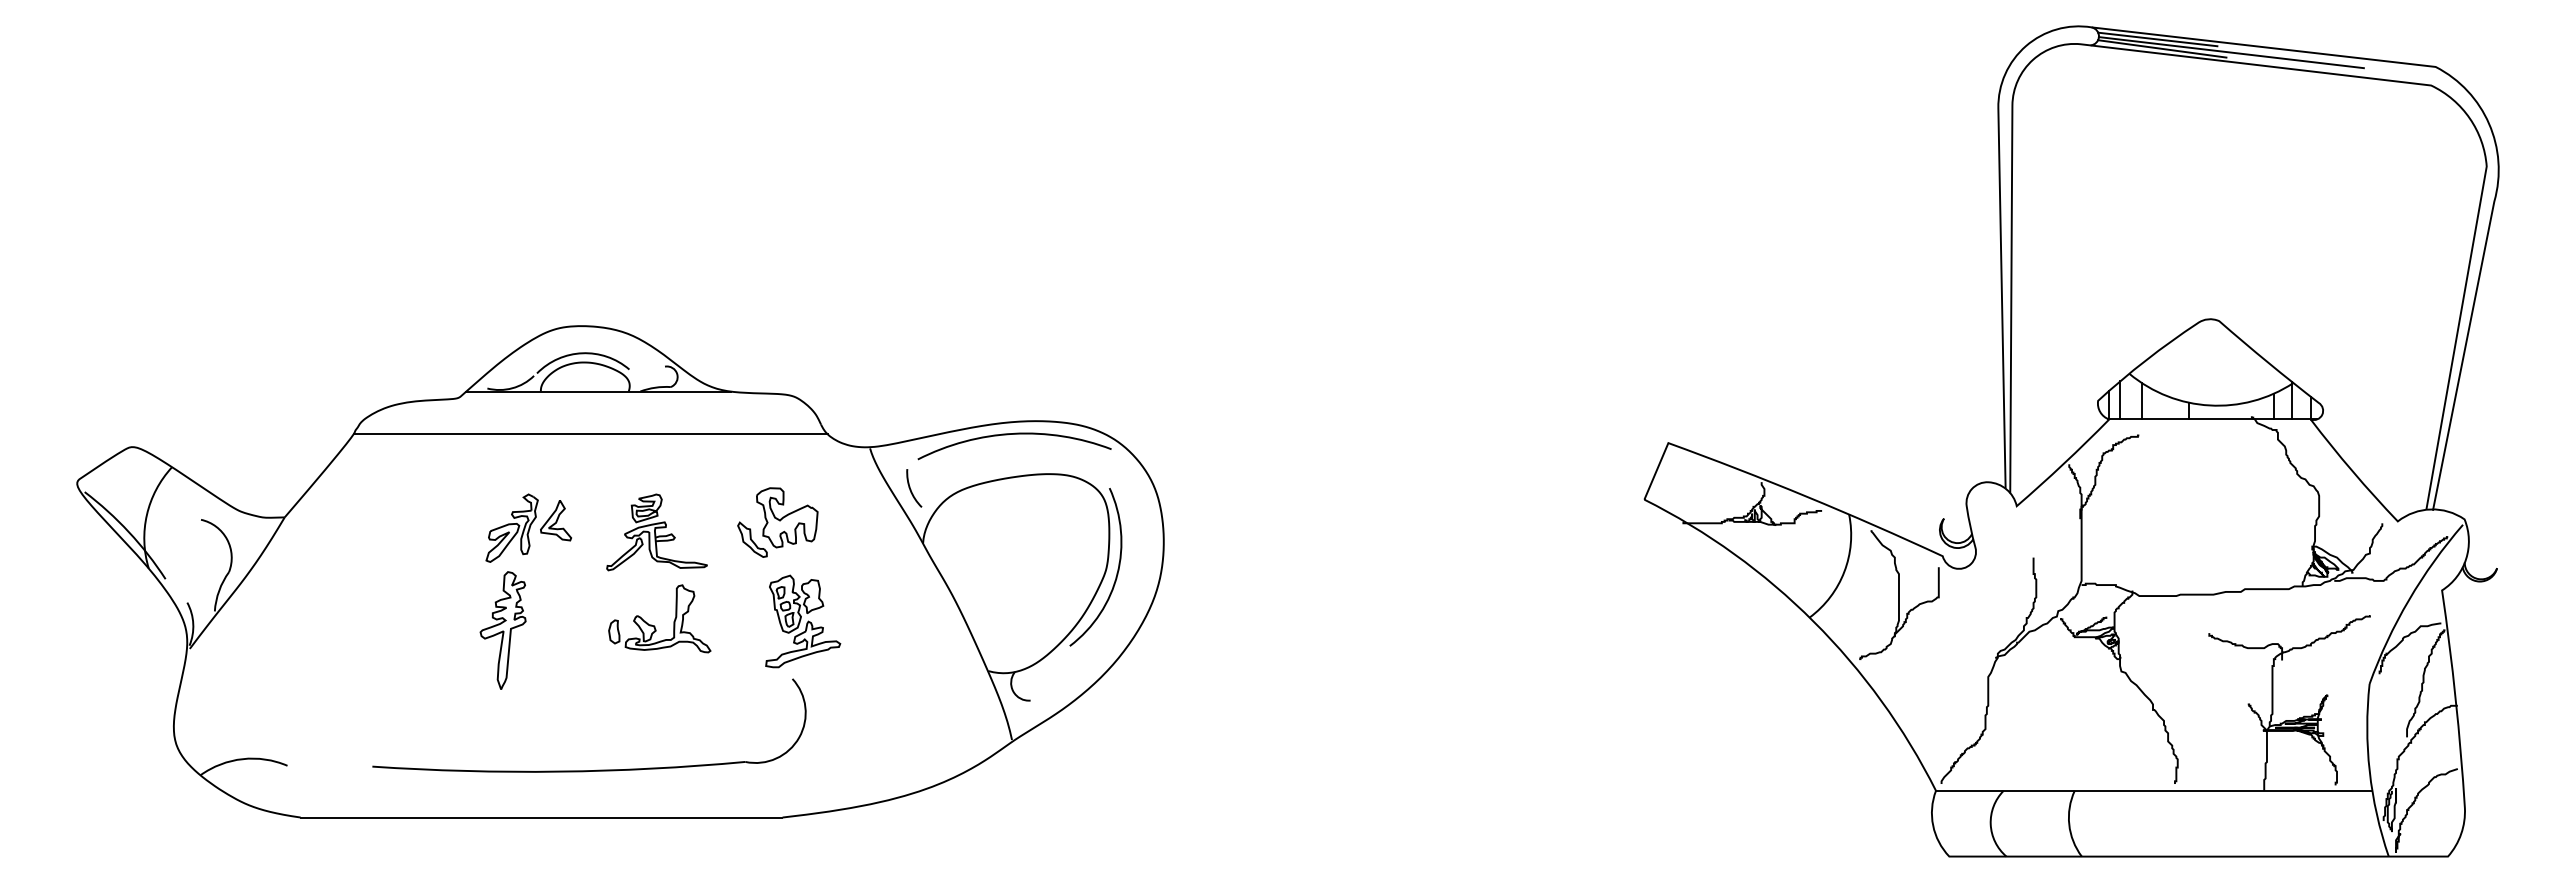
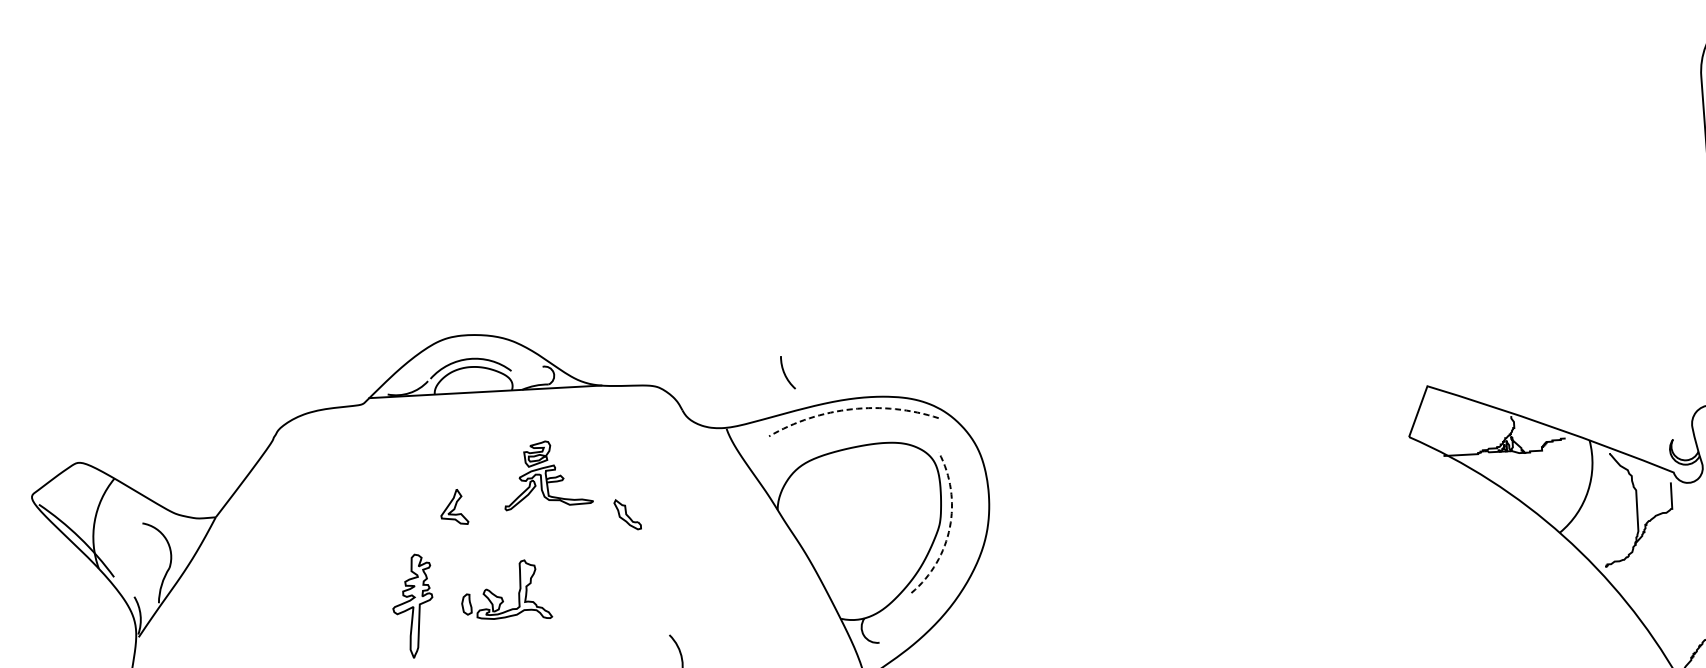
arc: (1013, 433) -> (851, 408), solid -> dashed
line: (590, 434) -> (480, 429), removed
arc: (911, 489) -> (785, 373), moved
part: (787, 517) -> (657, 493), removed
part: (511, 527) -> (415, 515), removed
part: (656, 532) -> (547, 474), moved
arc: (1117, 574) -> (949, 527), solid -> dashed
part: (803, 621) -> (676, 584), removed
part: (654, 625) -> (501, 597), moved

